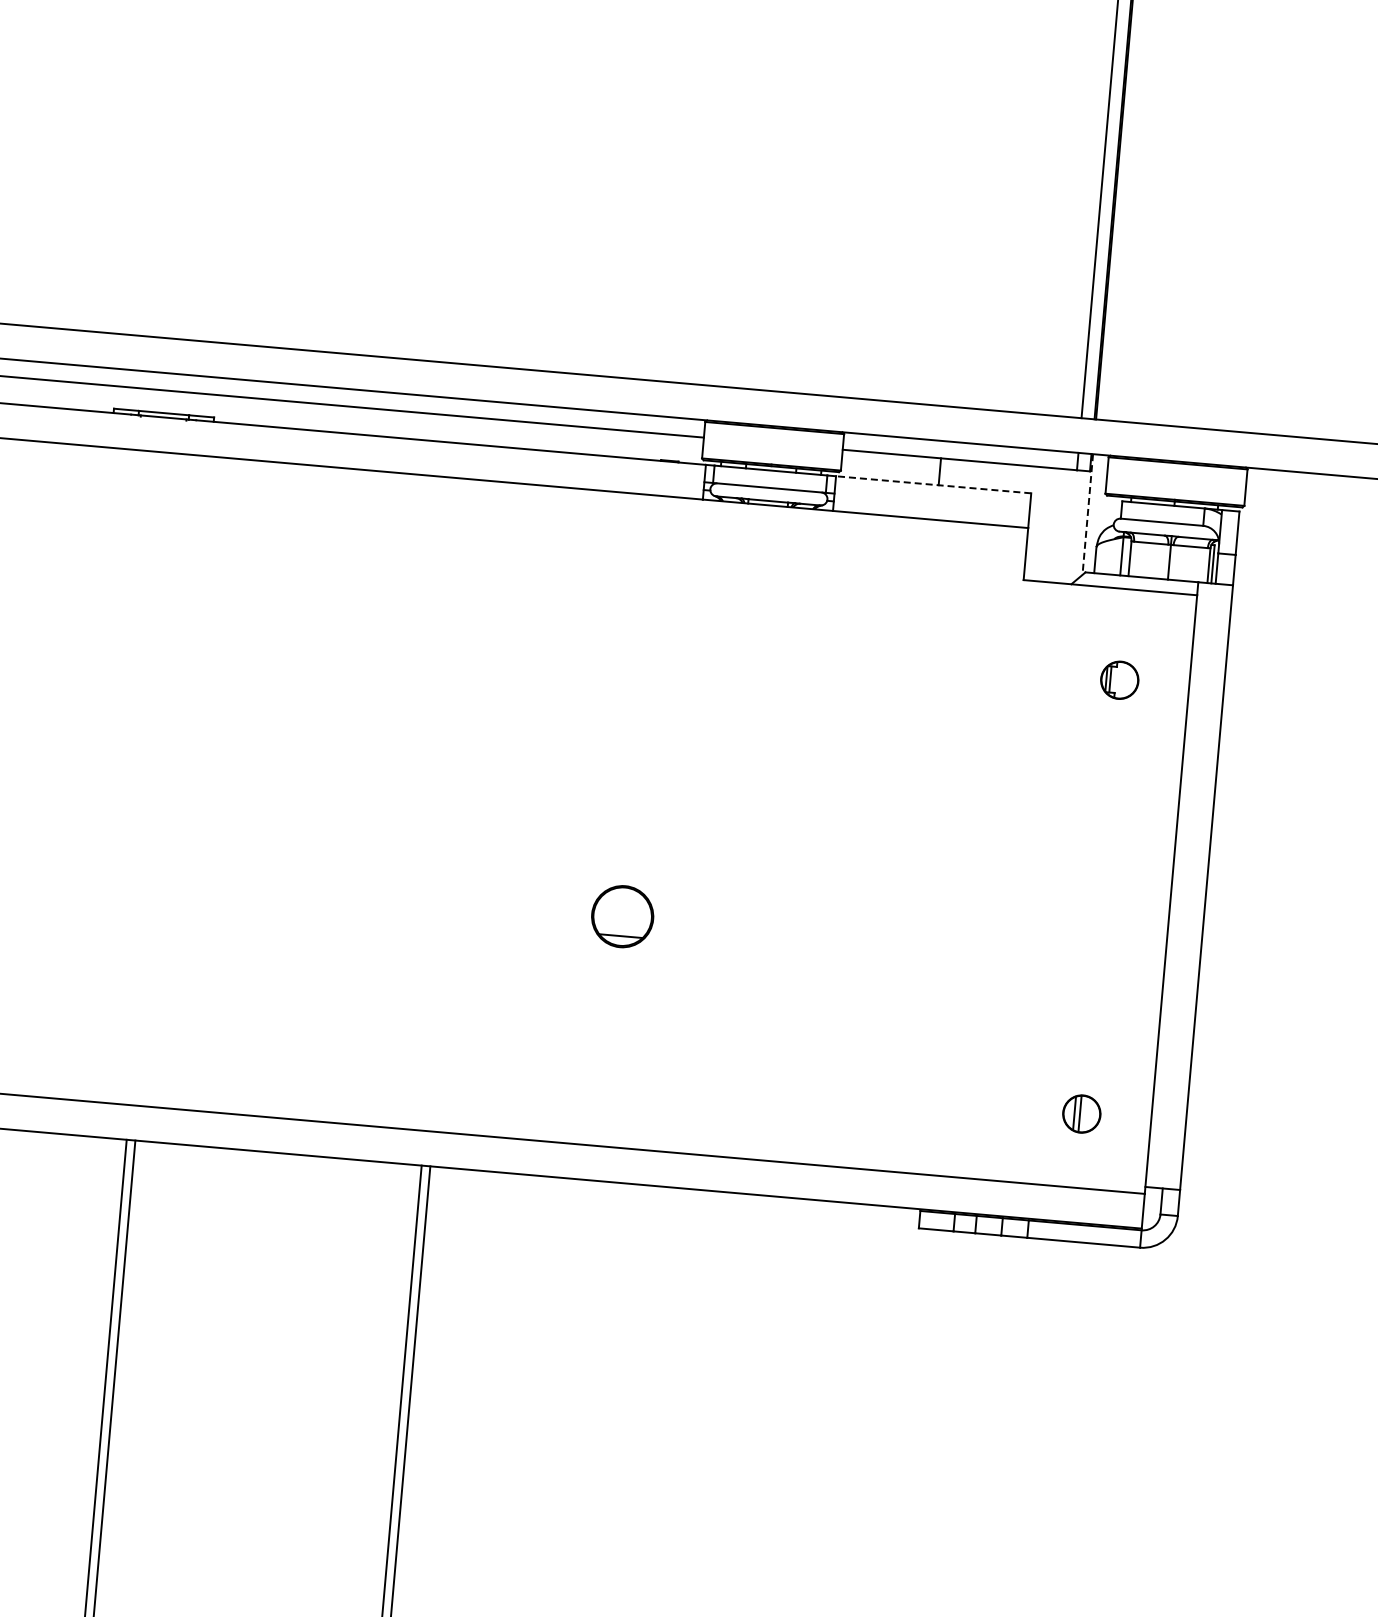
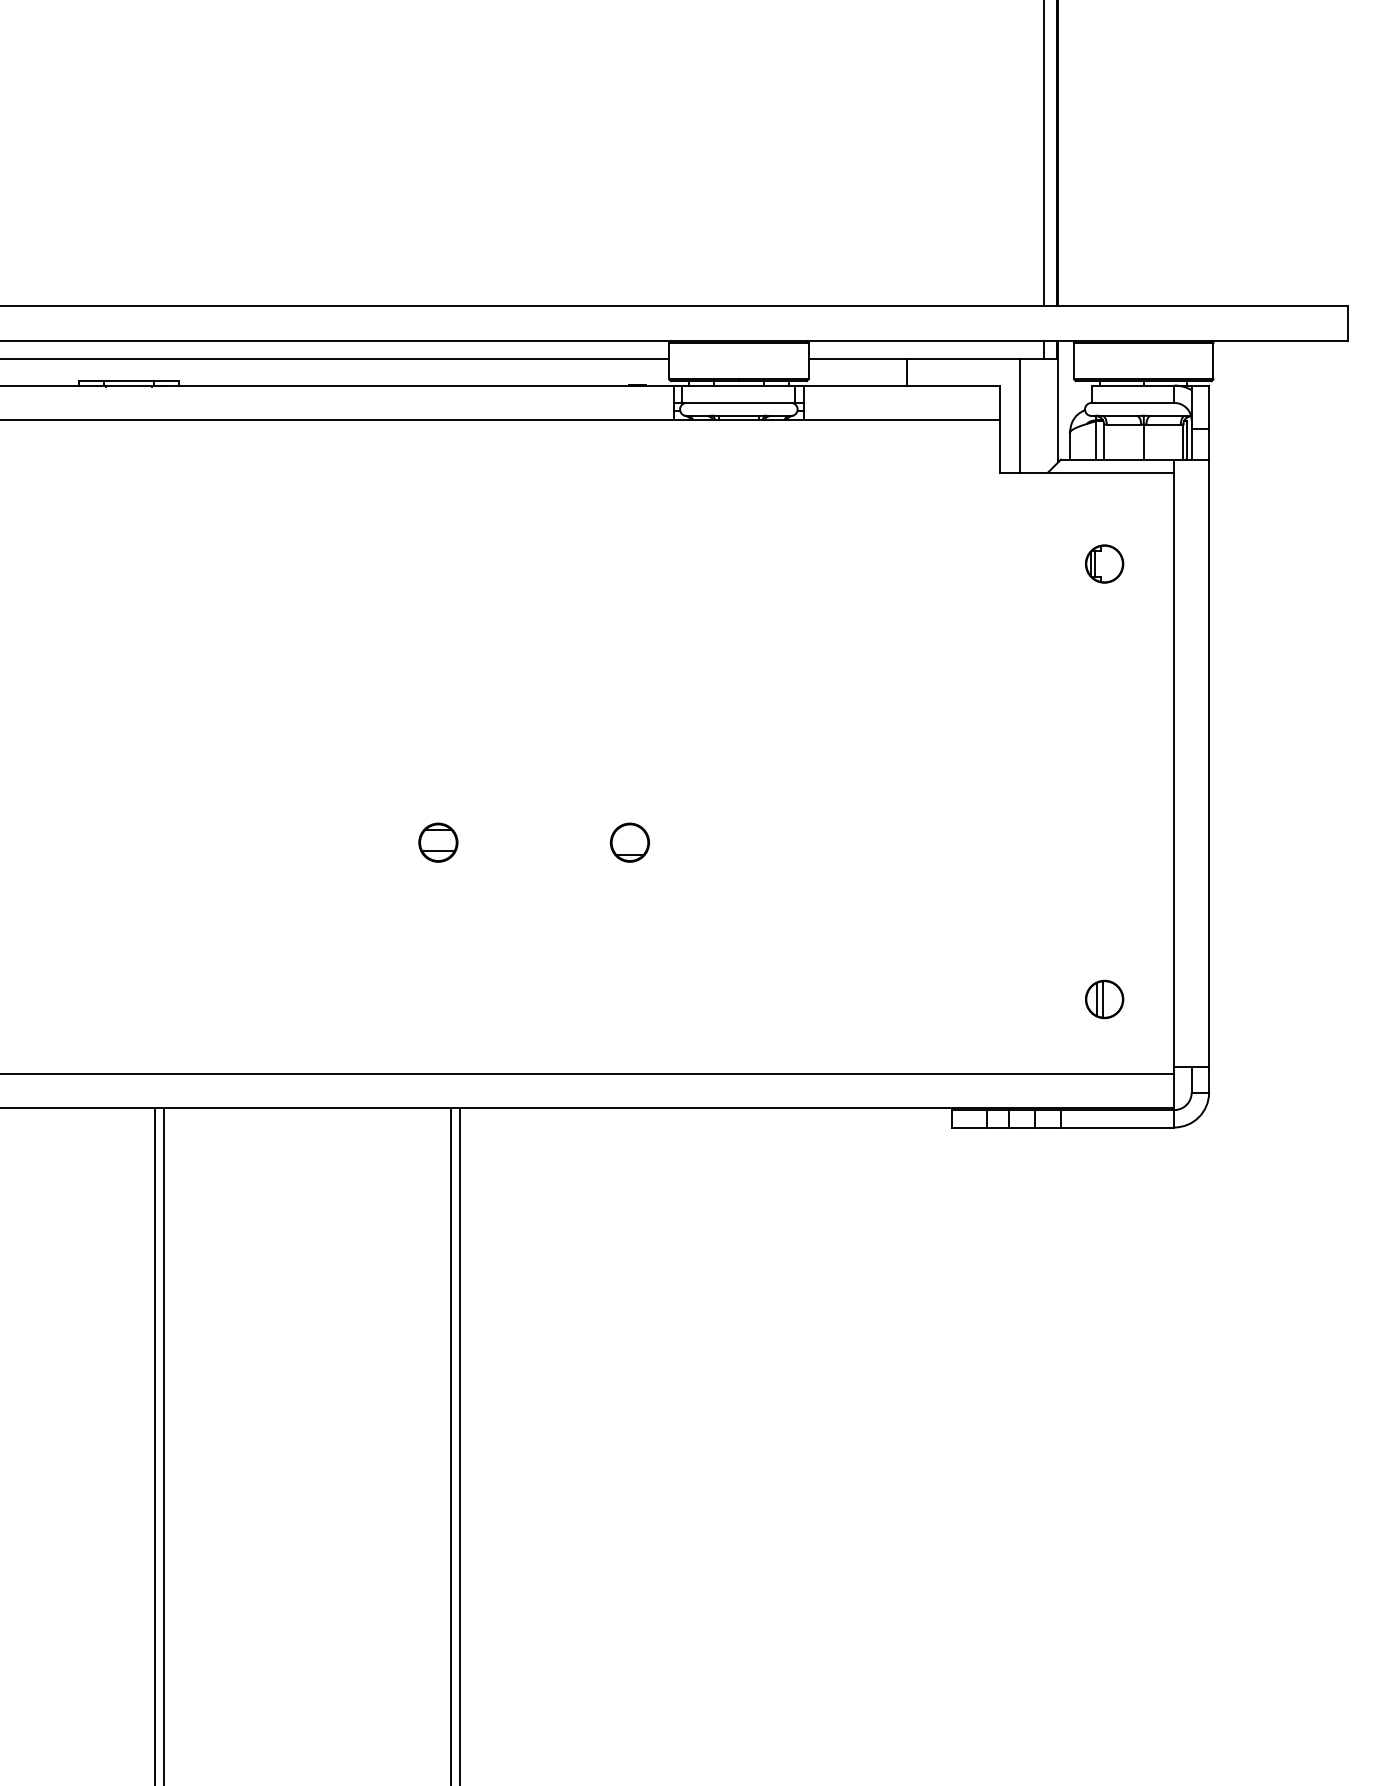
line: (934, 484) -> (902, 385), dashed -> solid
line: (1088, 514) -> (1058, 401), dashed -> solid
line: (1048, 524) -> (1020, 415), added
part: (431, 899) -> (438, 842), added
part: (622, 916) -> (629, 842), size x0.62

